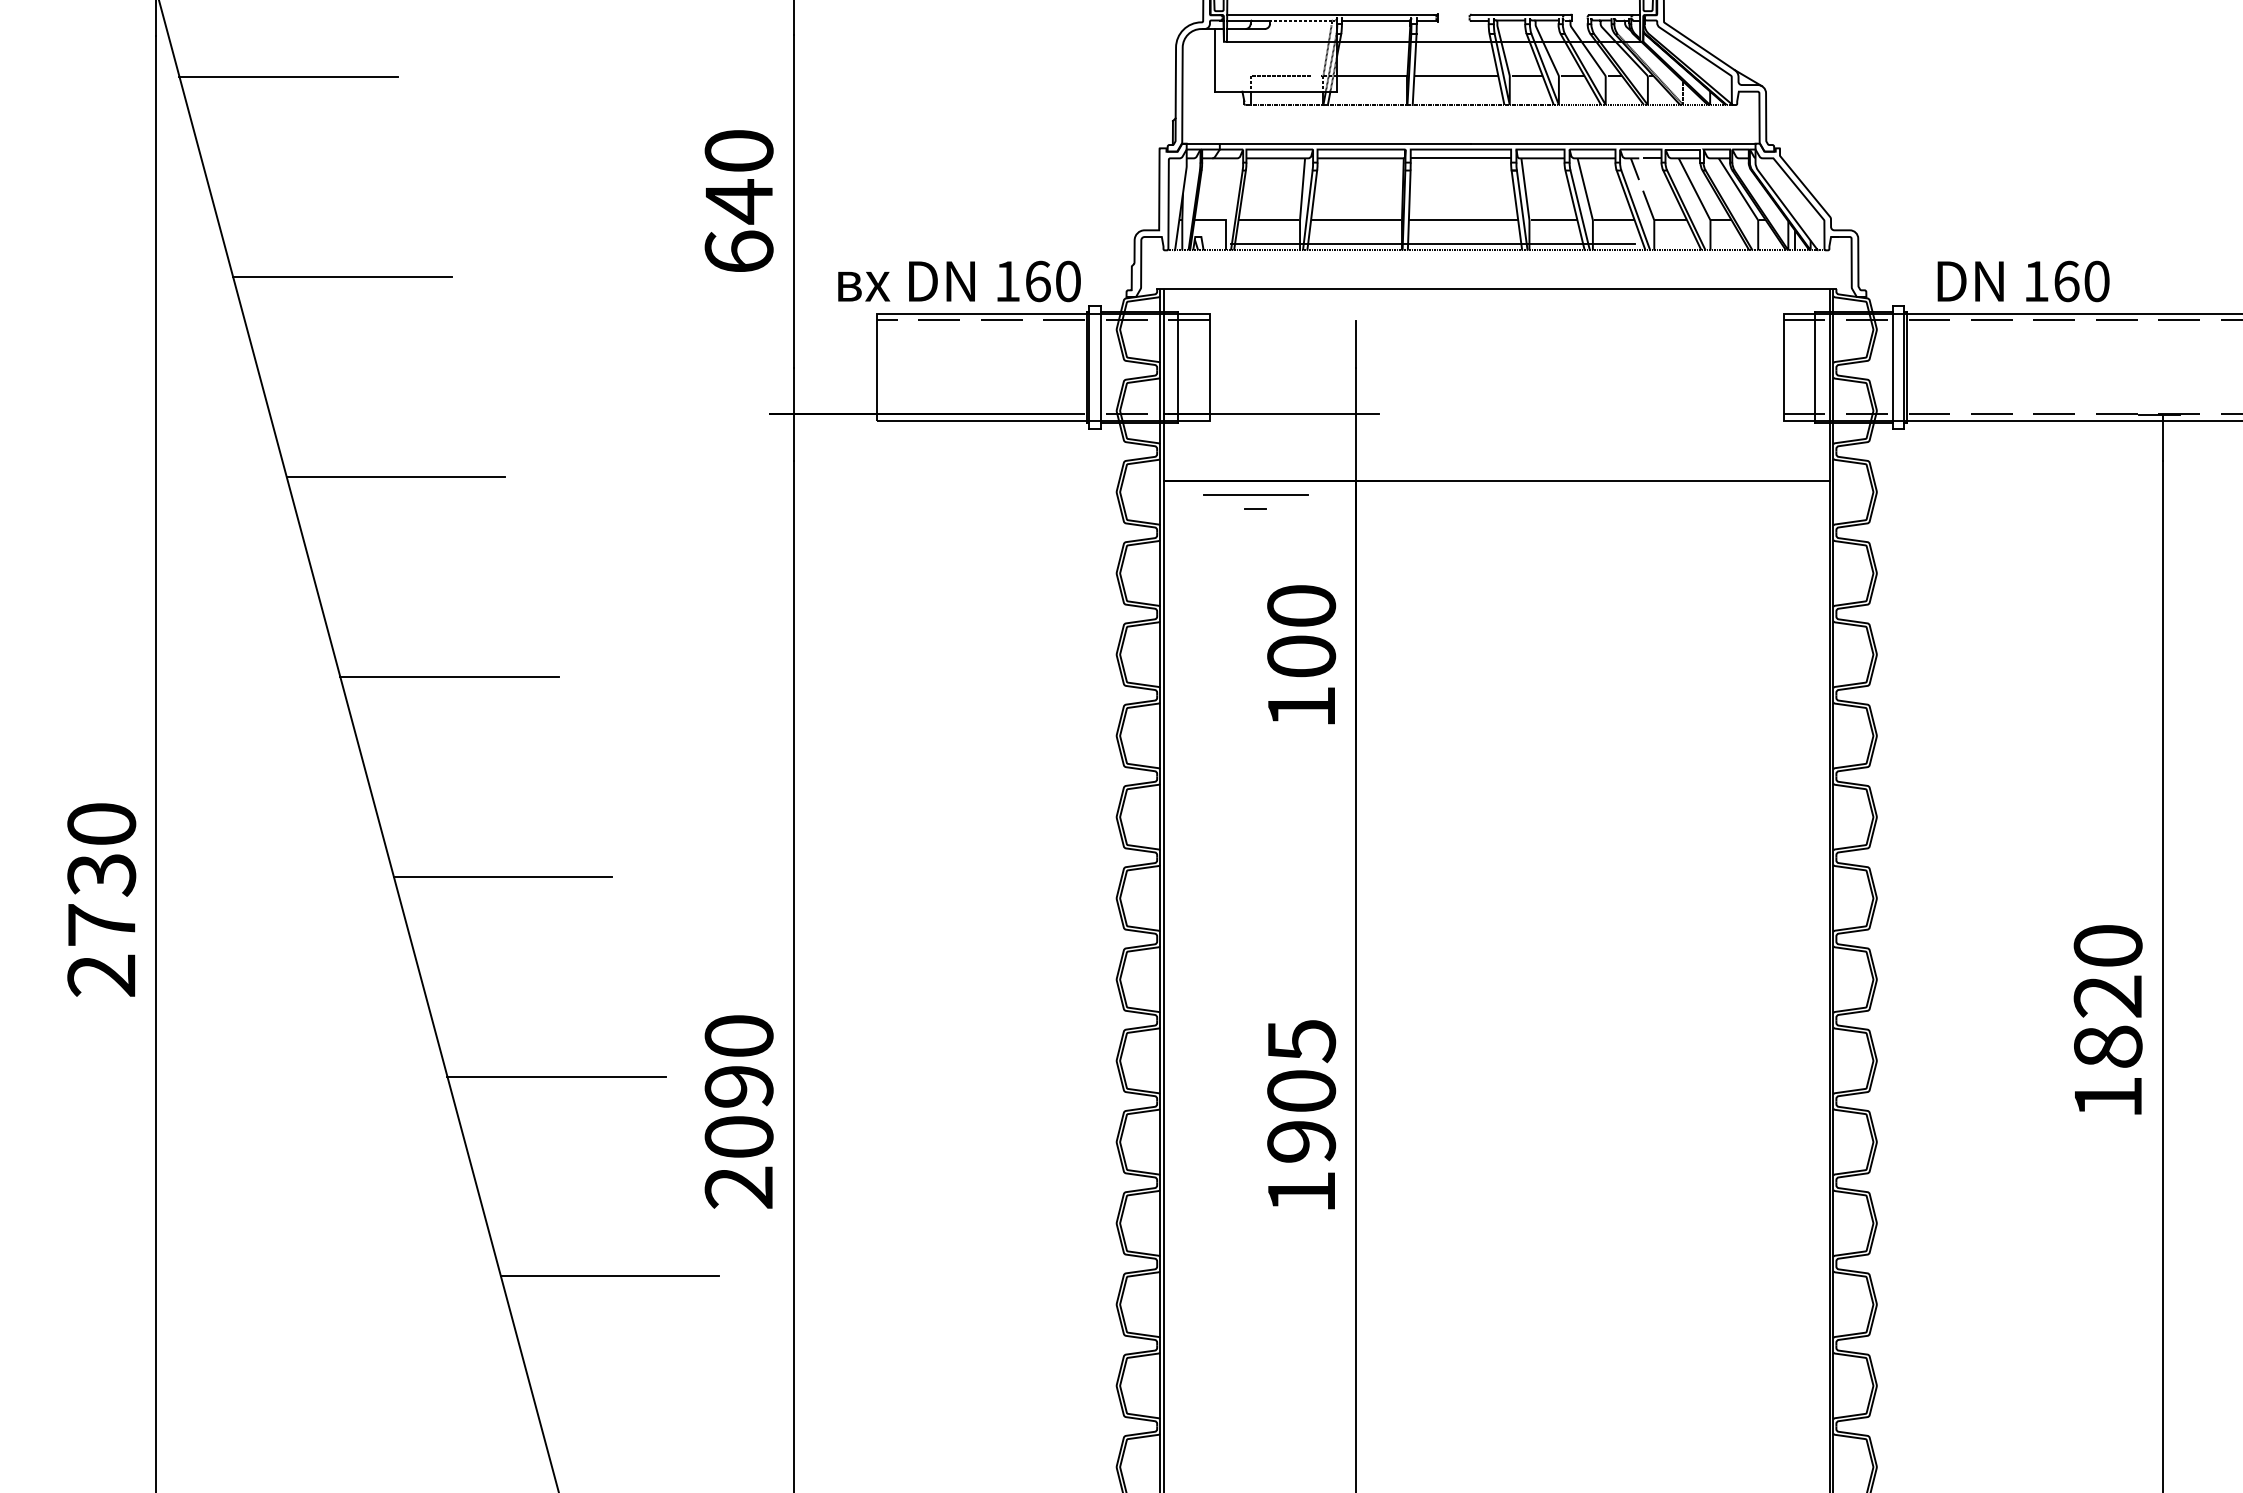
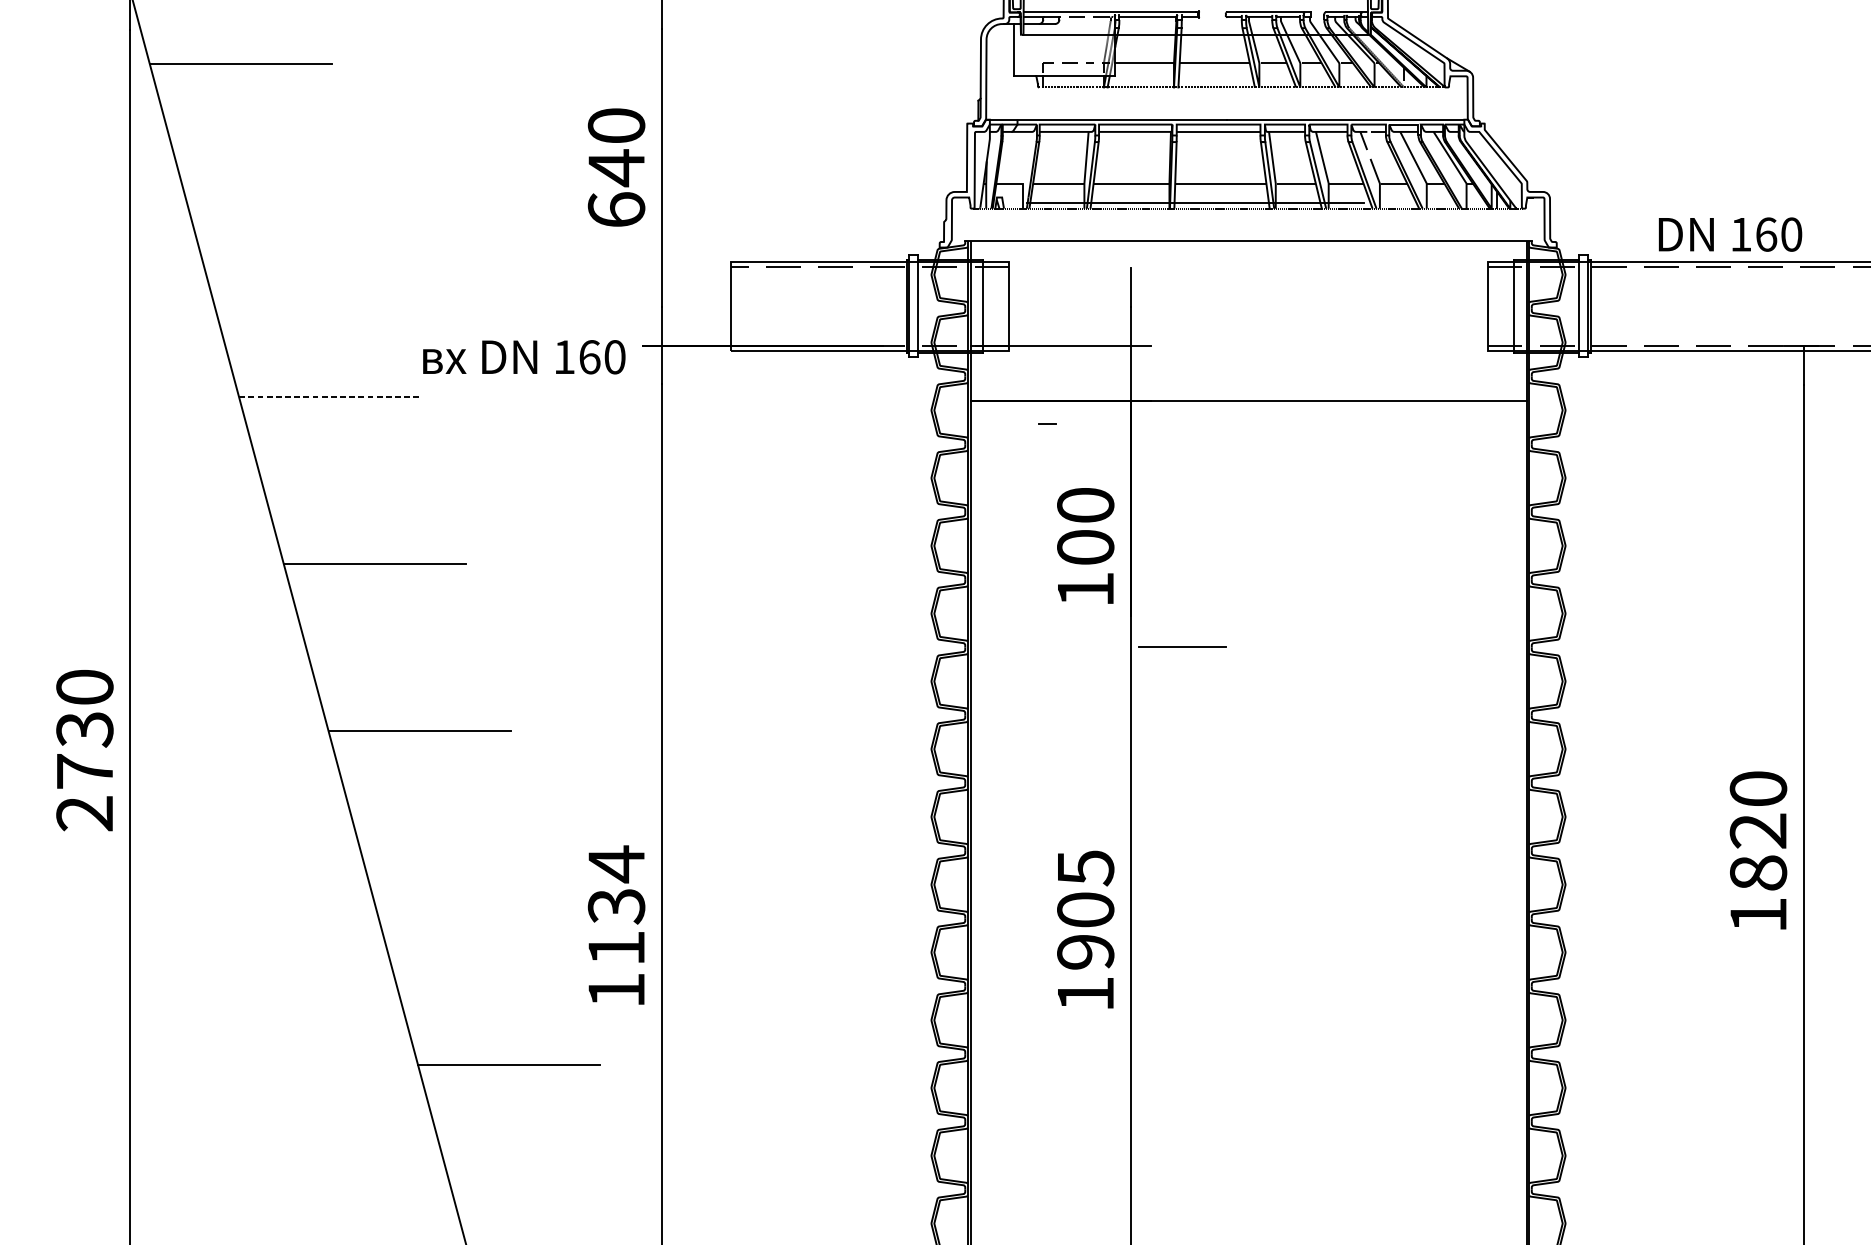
line: (342, 276) -> (285, 230), removed
text: (959, 281) -> (524, 357), moved
text: (2023, 281) -> (1730, 234), moved
line: (396, 476) -> (330, 397), solid -> dashed
line: (1255, 494) -> (1181, 646), moved
line: (556, 1076) -> (464, 897), removed
text: (738, 1110) -> (616, 926), 2090 -> 1134

